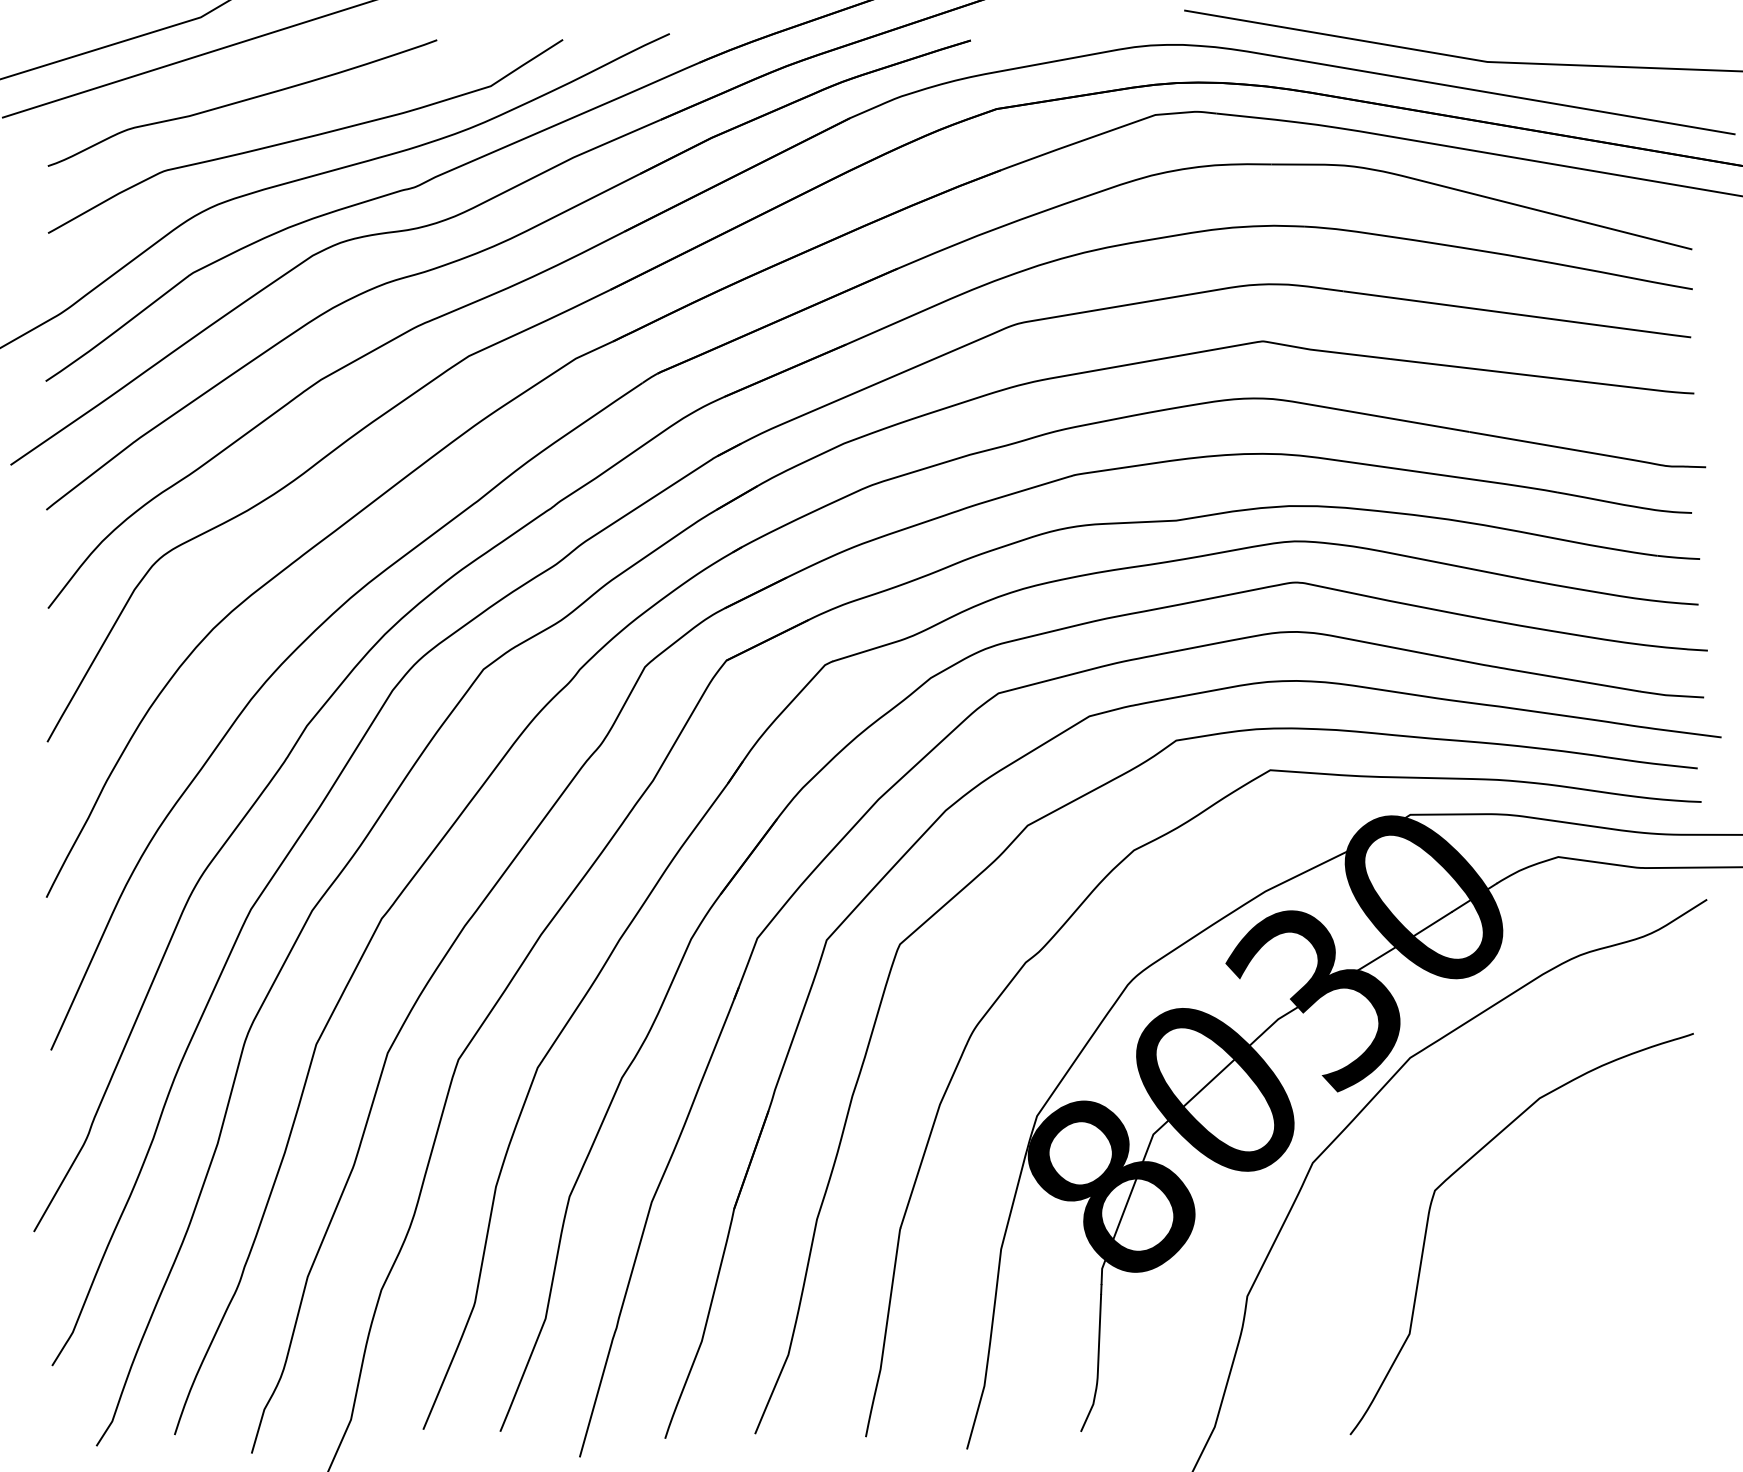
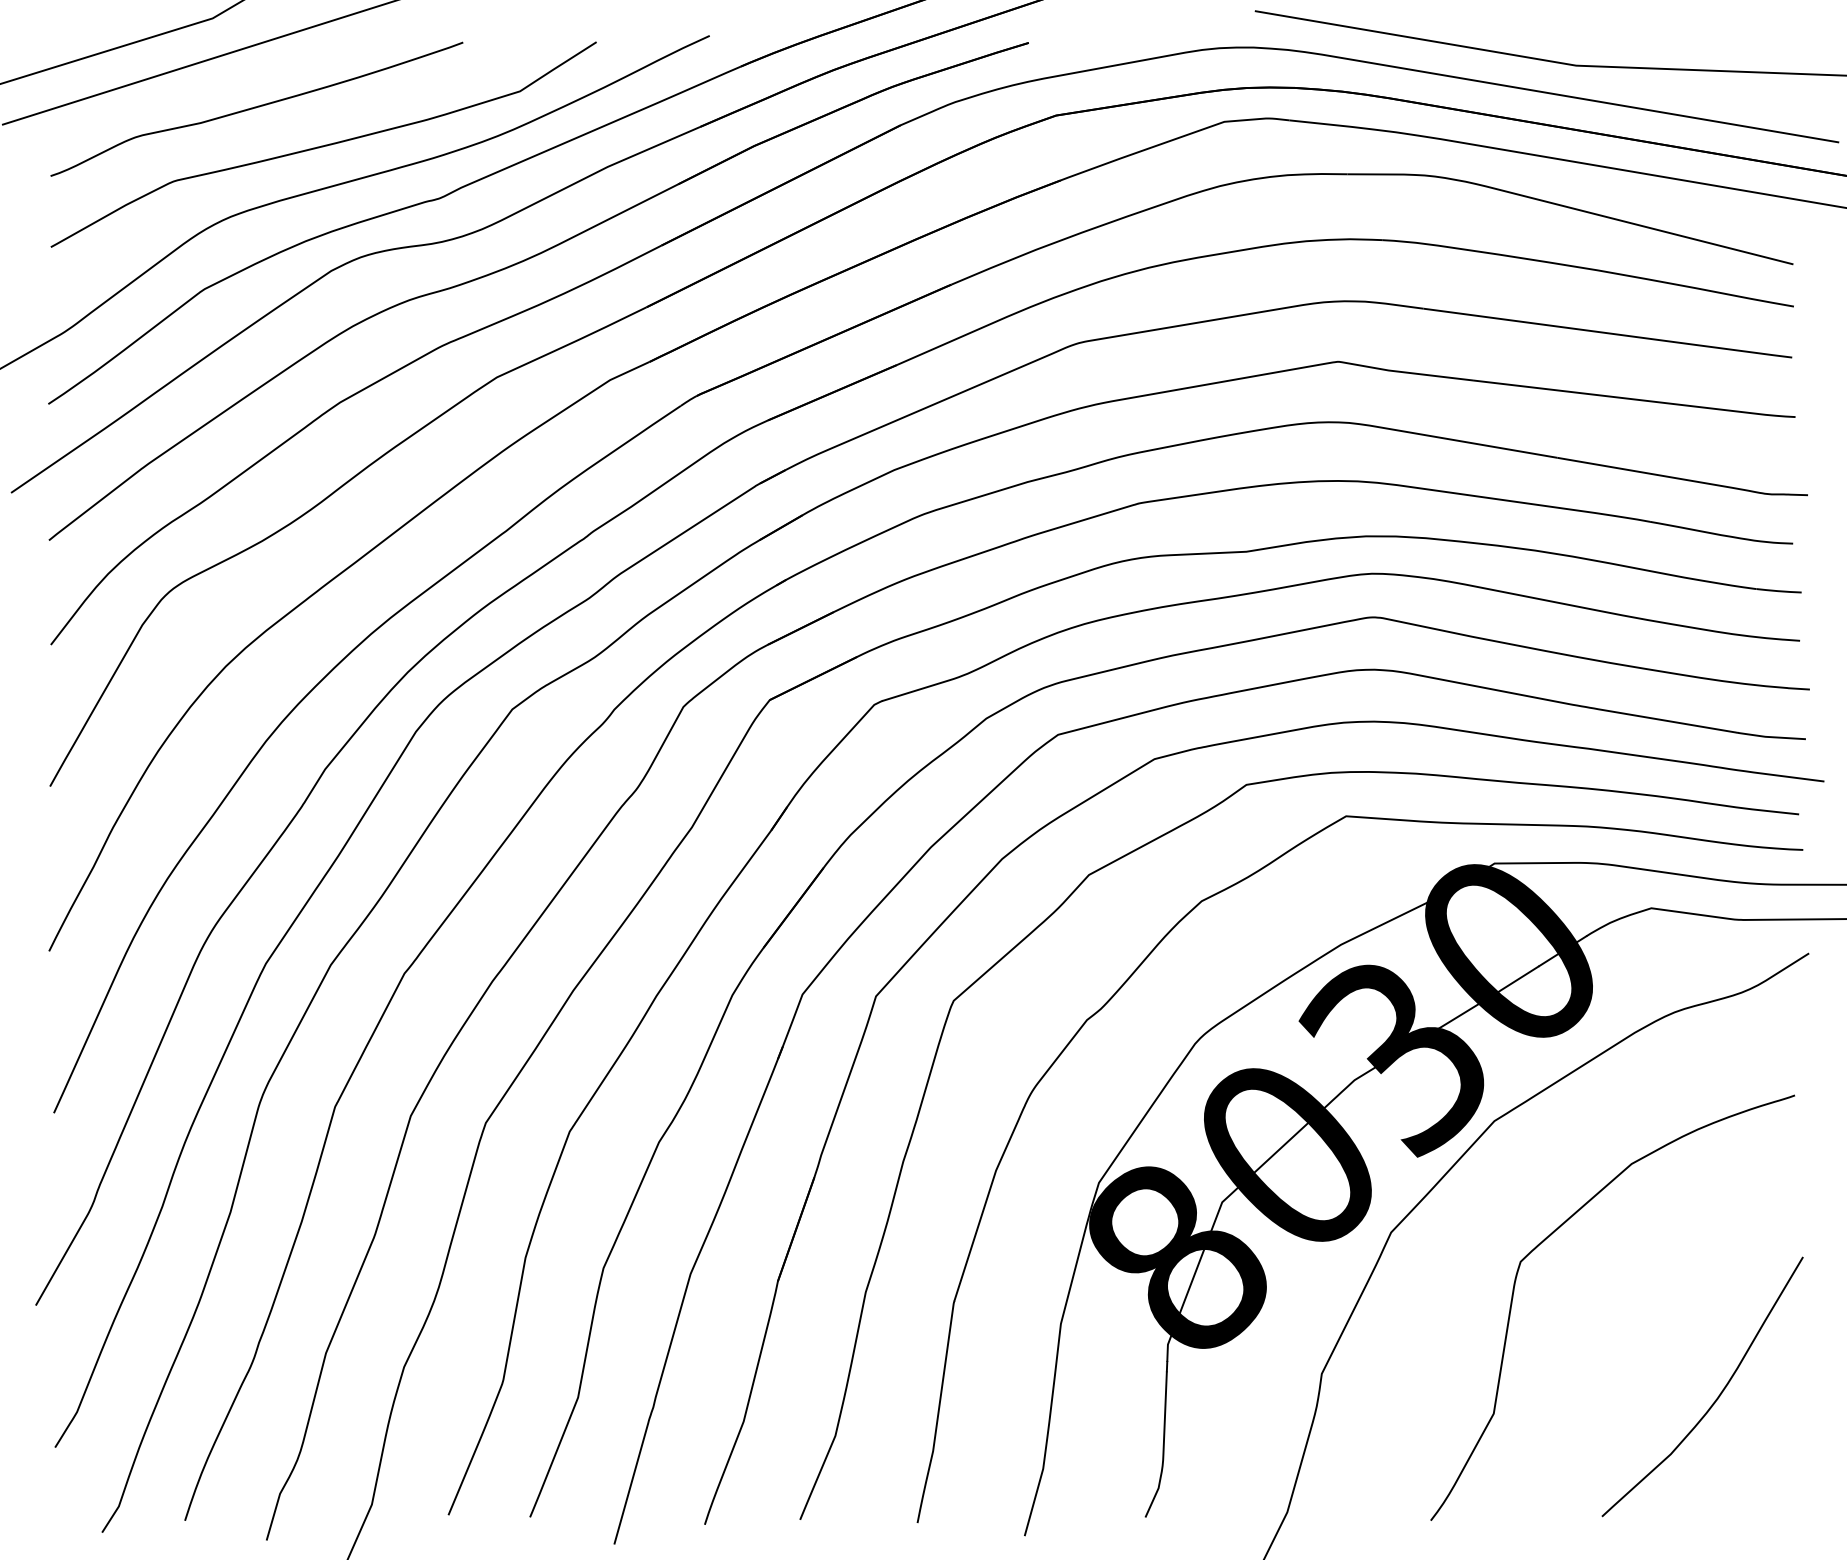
curve: (1621, 1316) -> (1718, 1395), added

